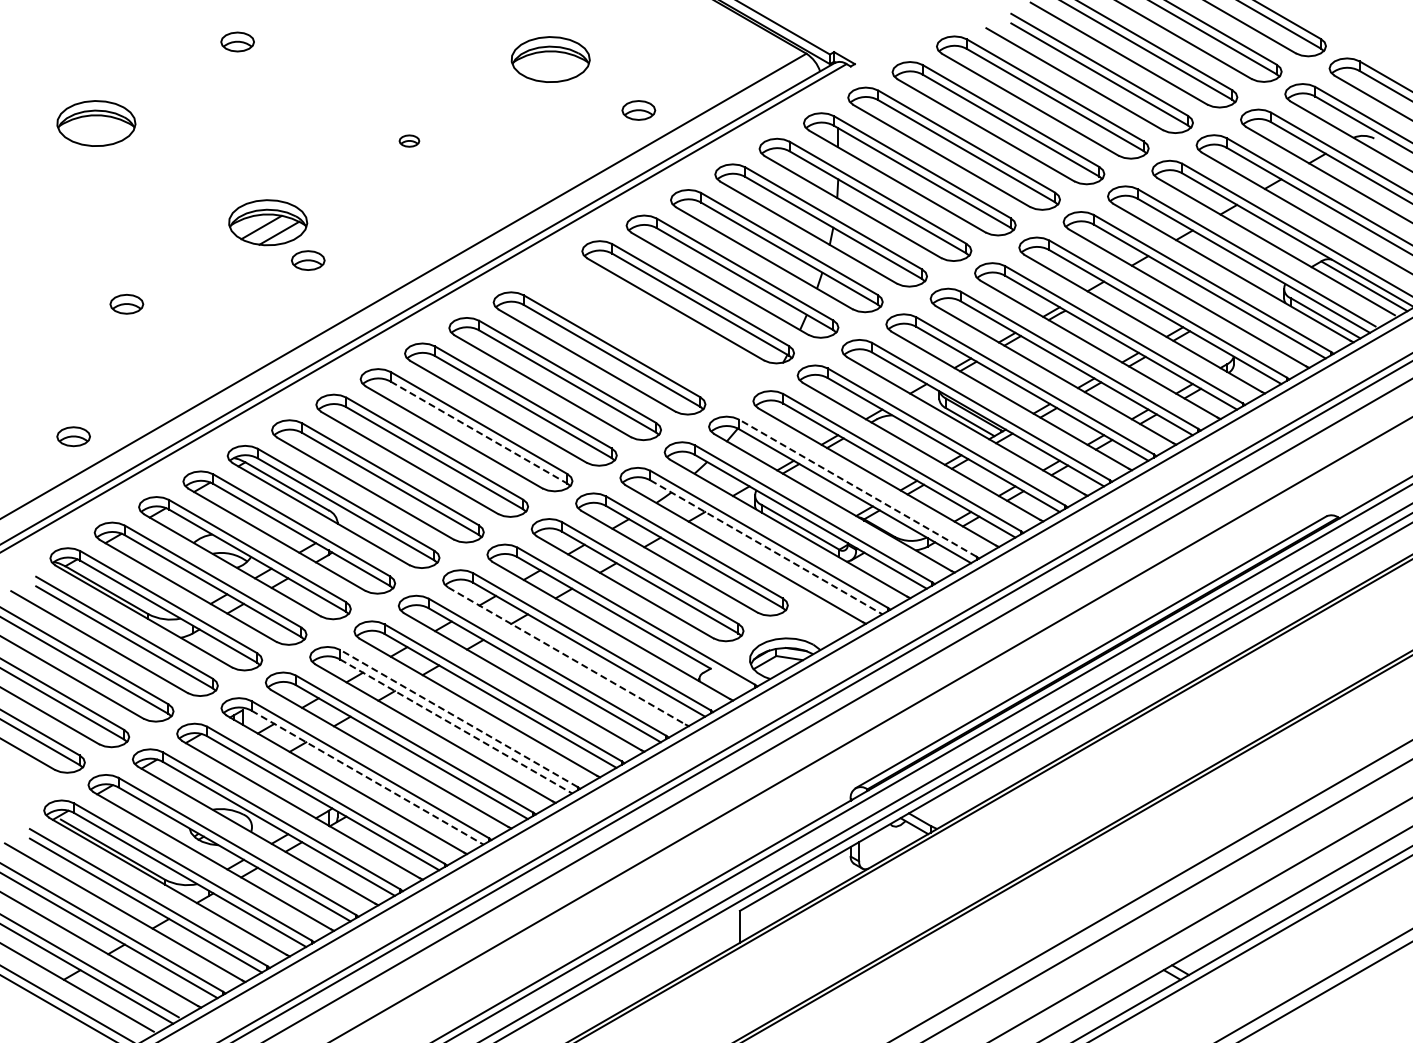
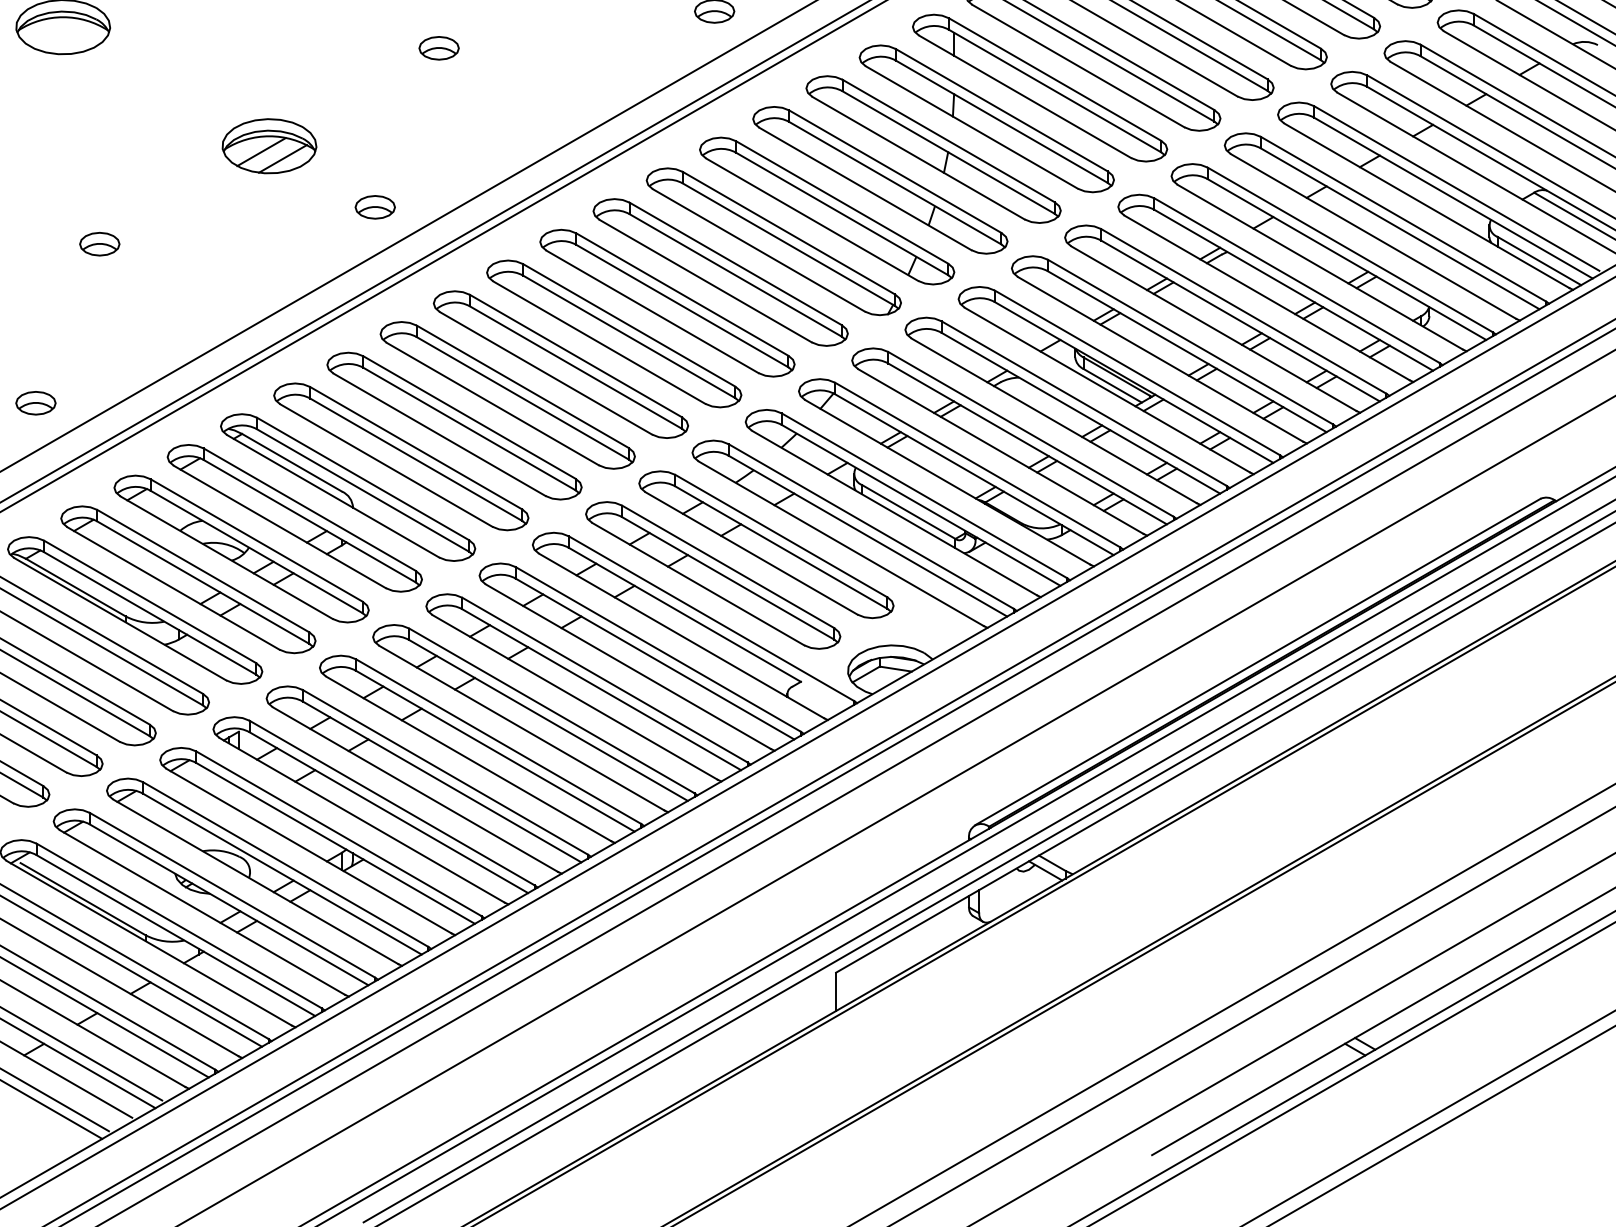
part: (409, 140) -> (439, 47), size x1.67
part: (308, 260) -> (375, 207), moved
part: (643, 327) -> (720, 272), added
line: (479, 432) -> (523, 398), dashed -> solid
line: (857, 487) -> (977, 464), dashed -> solid
line: (766, 547) -> (867, 536), dashed -> solid
line: (567, 656) -> (628, 667), dashed -> solid
line: (458, 718) -> (498, 741), dashed -> solid
line: (456, 726) -> (495, 751), dashed -> solid
line: (367, 777) -> (388, 812), dashed -> solid

